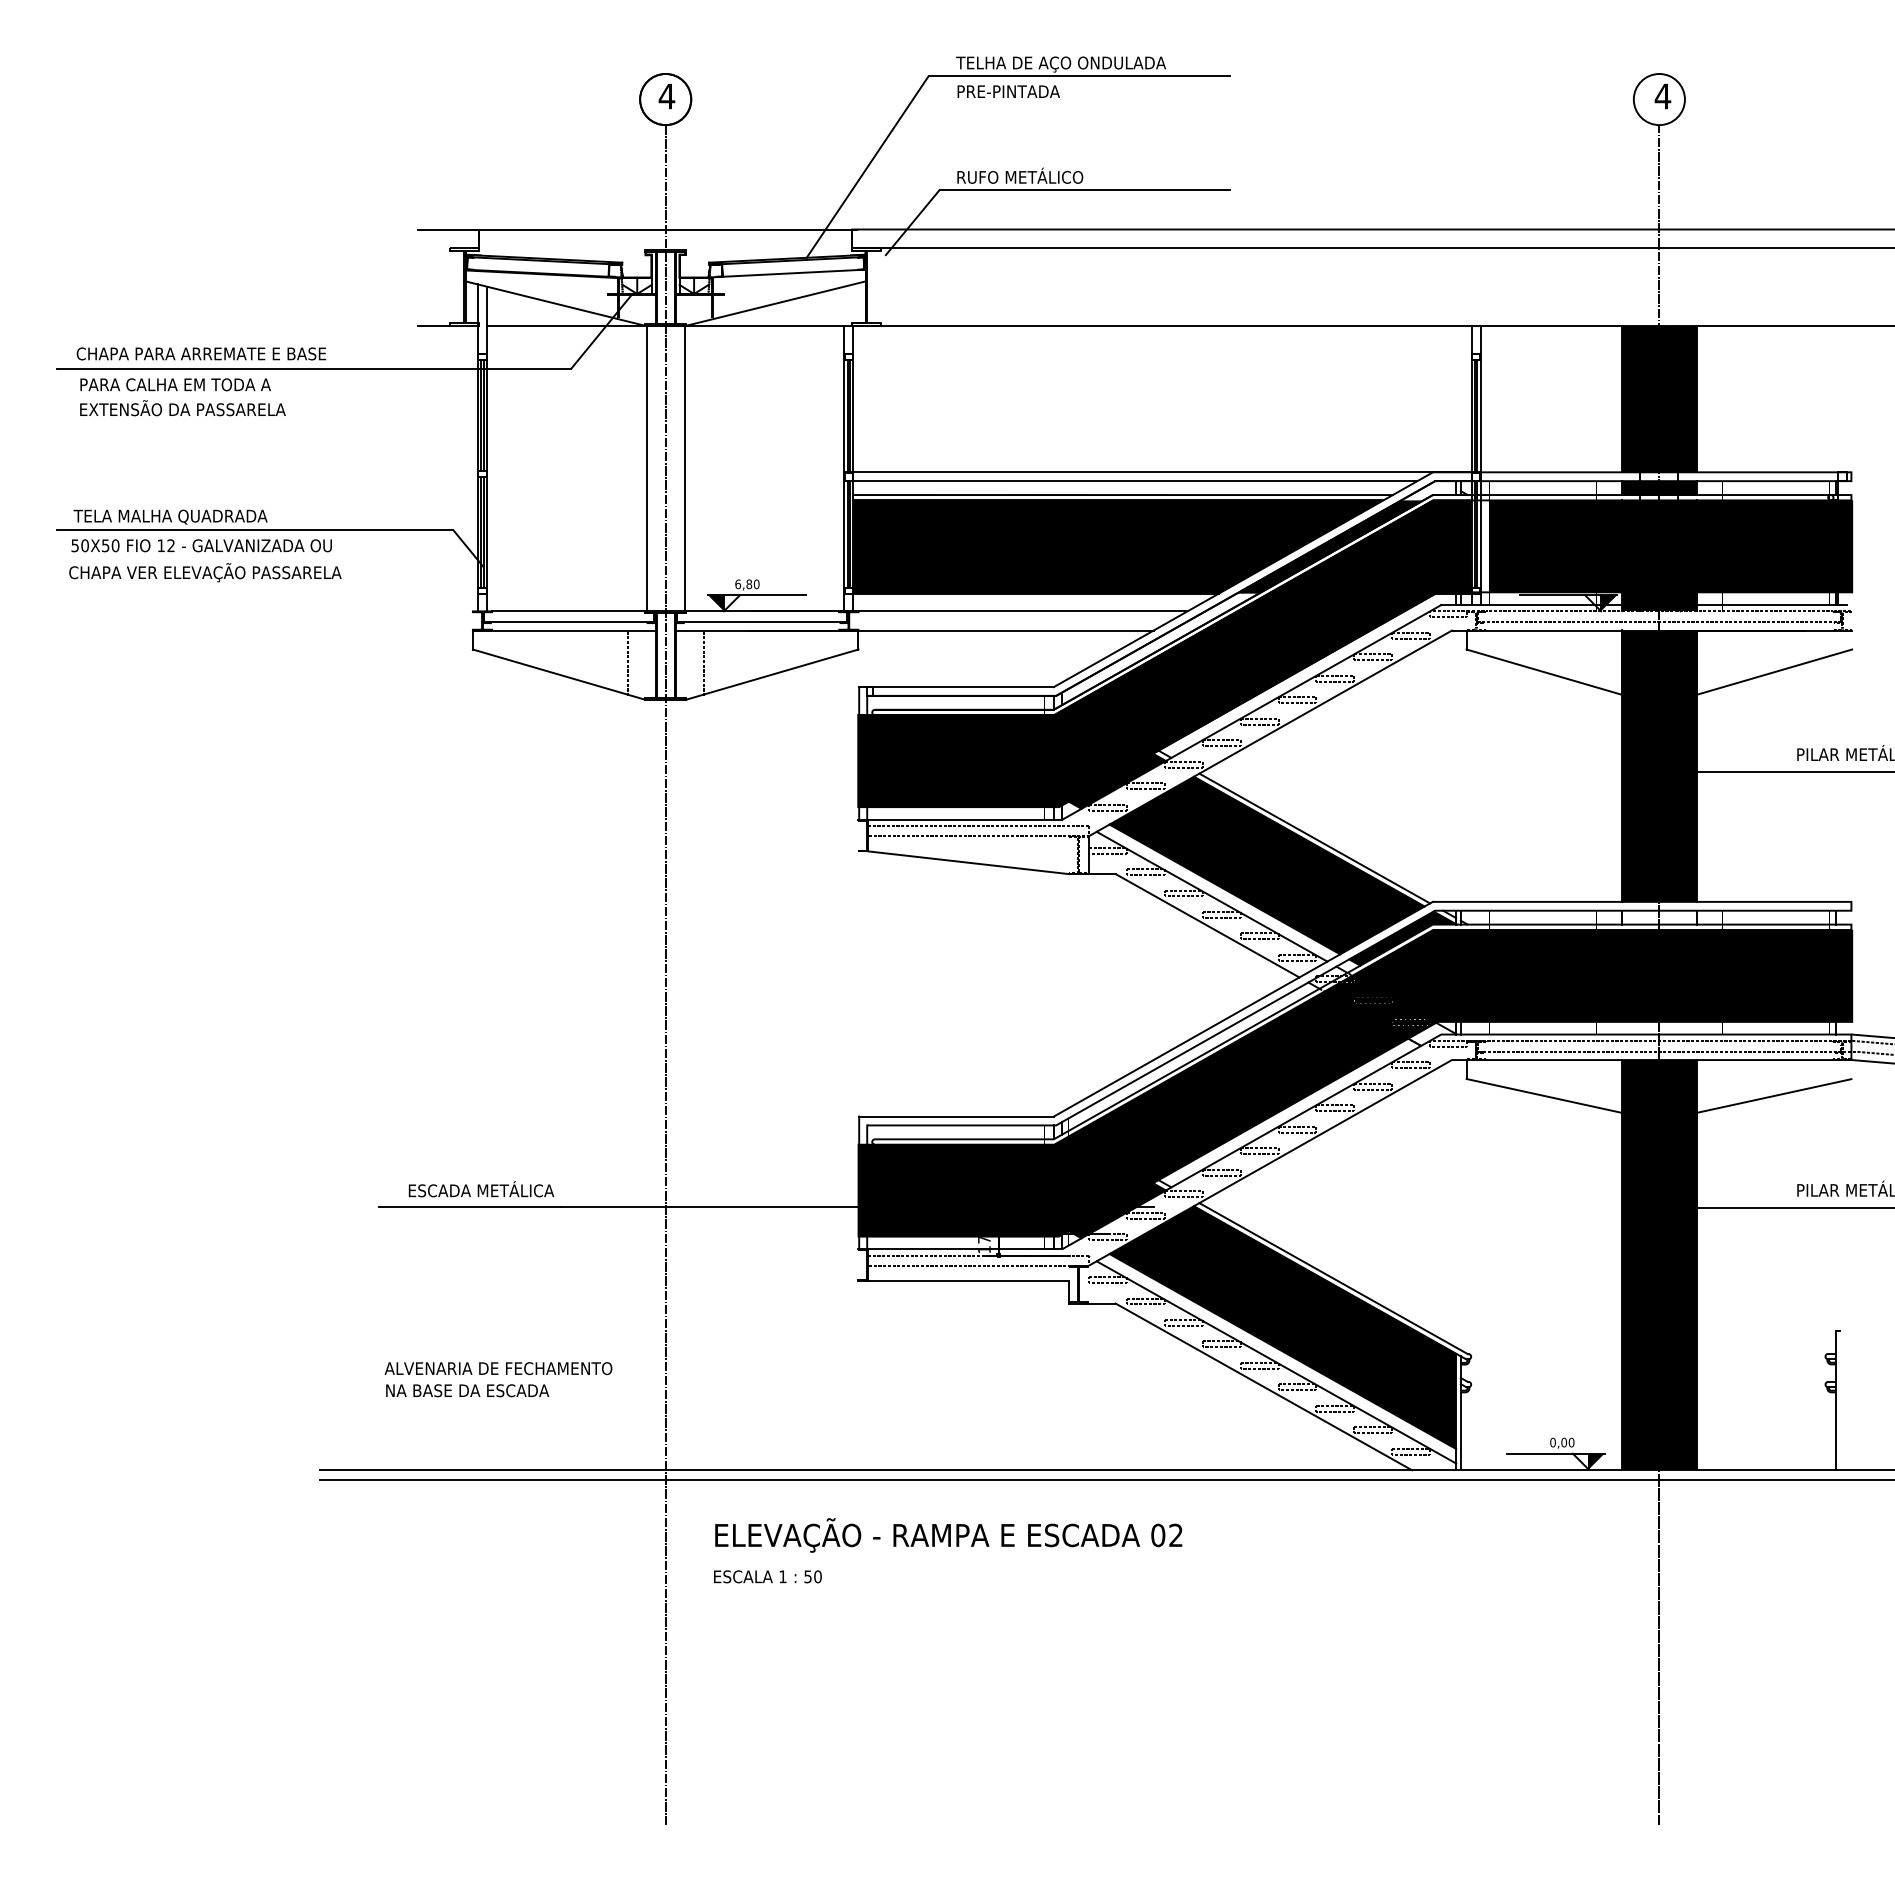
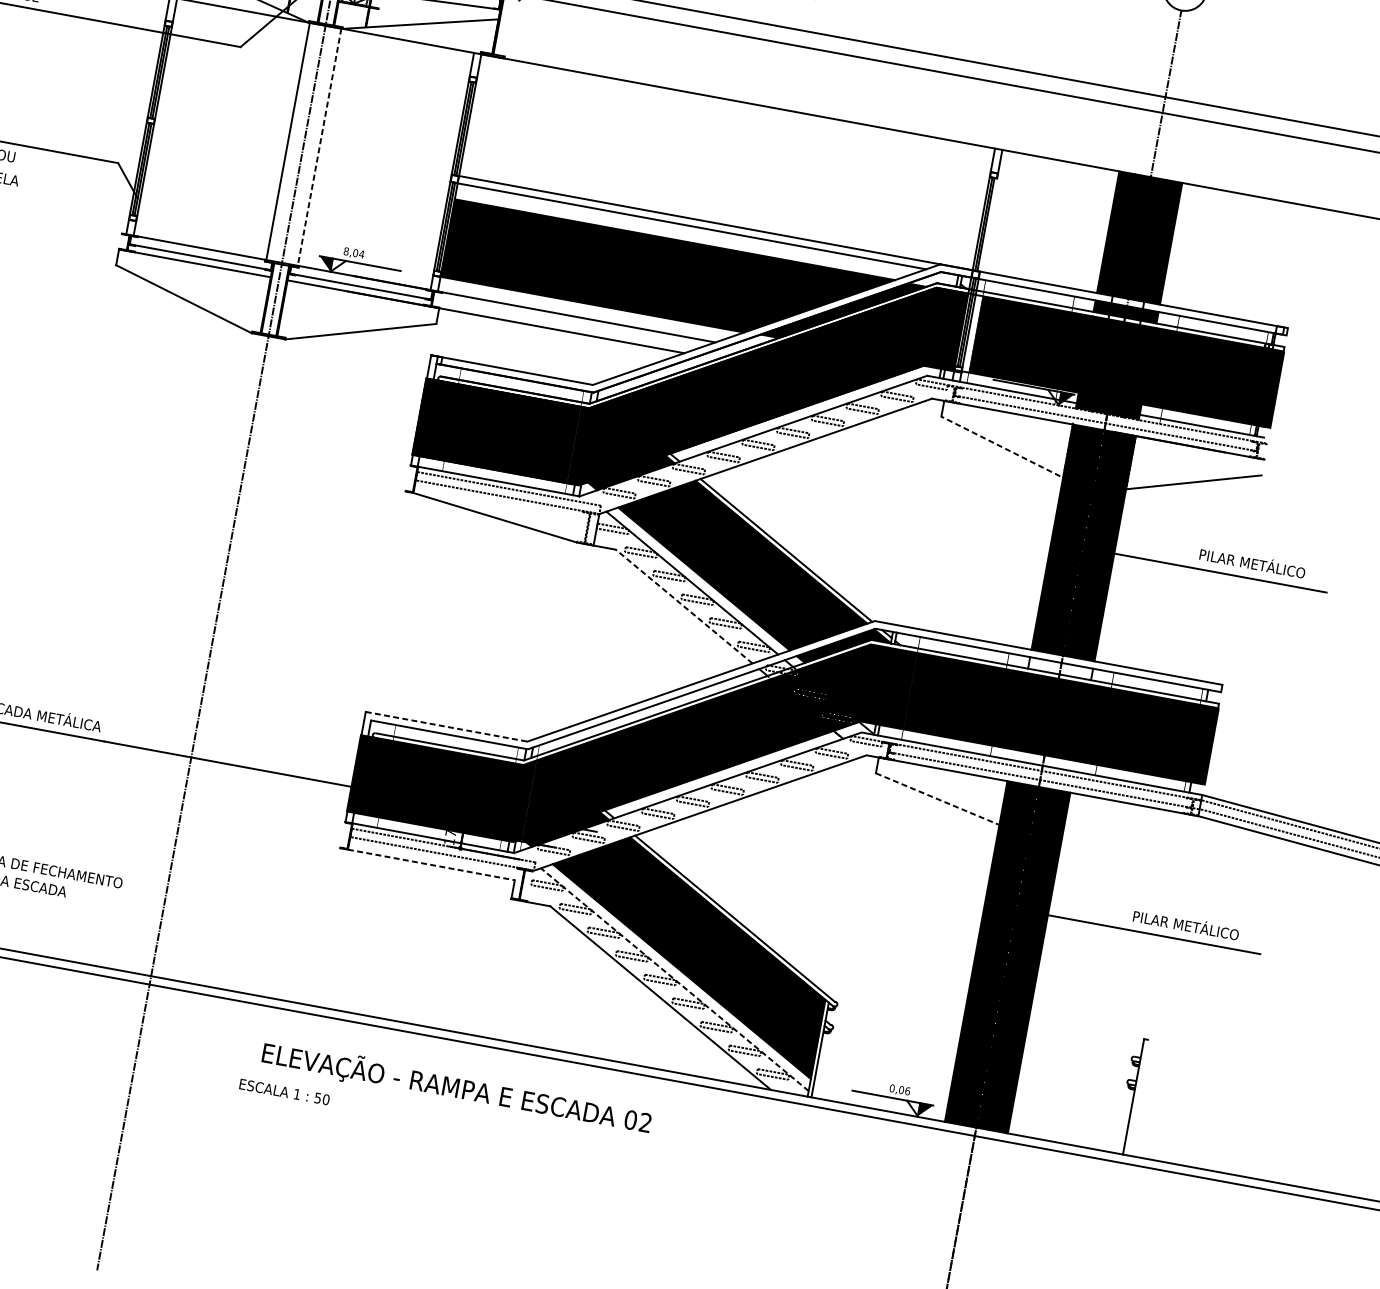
line: (1480, 416) -> (988, 225), removed
line: (684, 468) -> (319, 147), solid -> dashed
line: (1122, 495) -> (679, 236), removed
text: (747, 584) -> (354, 253), 6,80 -> 8,04
line: (627, 663) -> (242, 300), removed
line: (703, 663) -> (305, 311), removed
line: (1552, 674) -> (1008, 450), solid -> dashed
line: (1207, 925) -> (684, 606), solid -> dashed
line: (1774, 1095) -> (1129, 833), removed
line: (1544, 1096) -> (937, 799), solid -> dashed
line: (957, 1116) -> (447, 726), solid -> dashed
line: (968, 1280) -> (431, 864), solid -> dashed
line: (1276, 1362) -> (674, 979), solid -> dashed
text: (1571, 1441) -> (907, 1090), 0,00 -> 0,06
text: (948, 1535) -> (456, 1088), moved
text: (767, 1576) -> (284, 1091), moved

